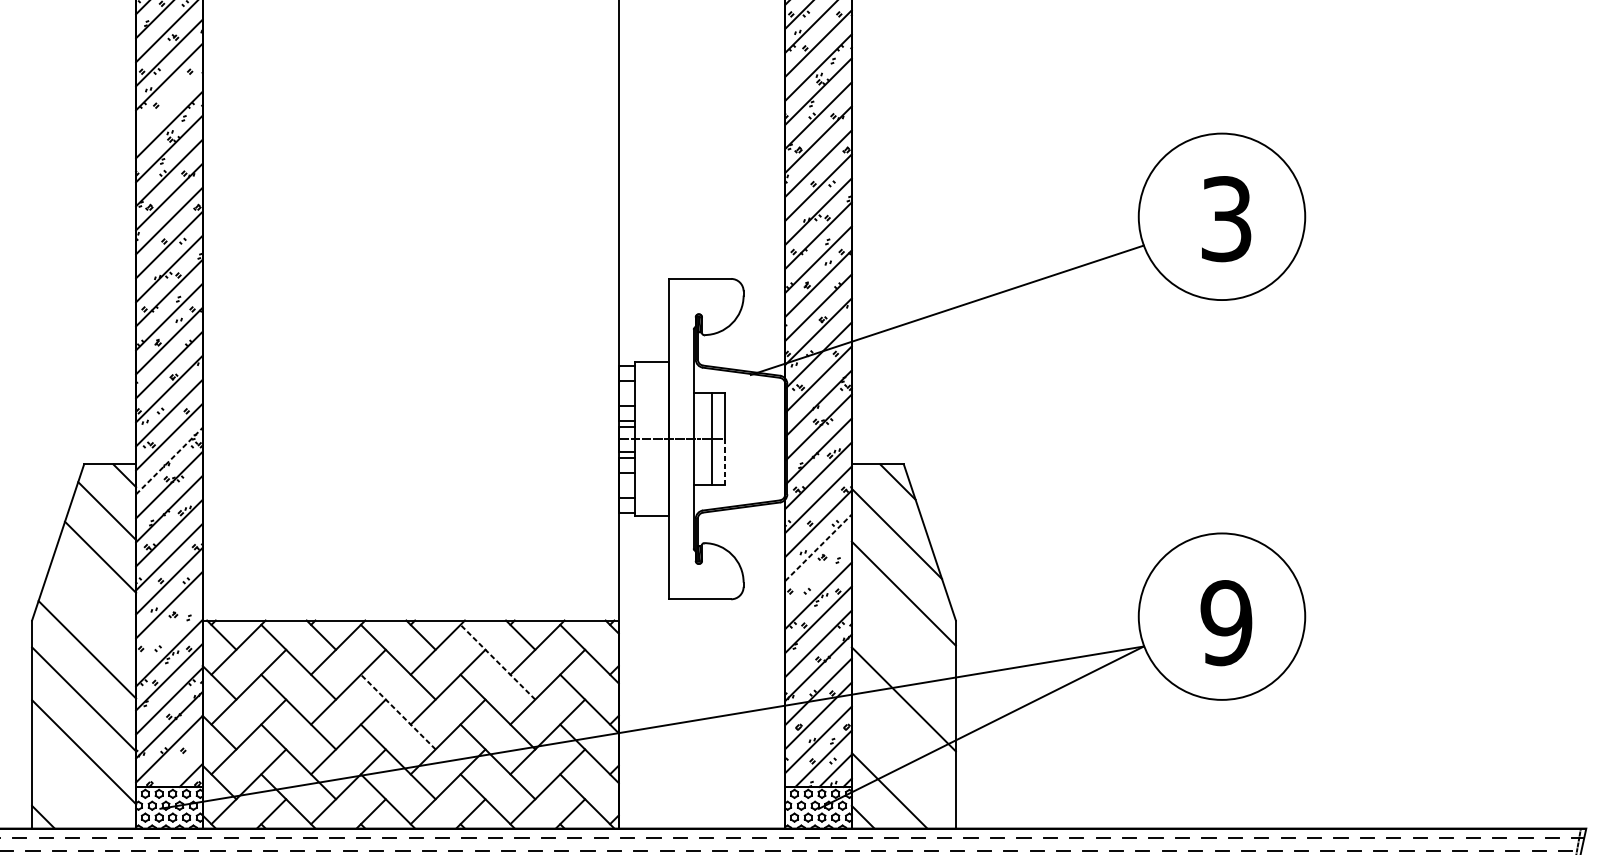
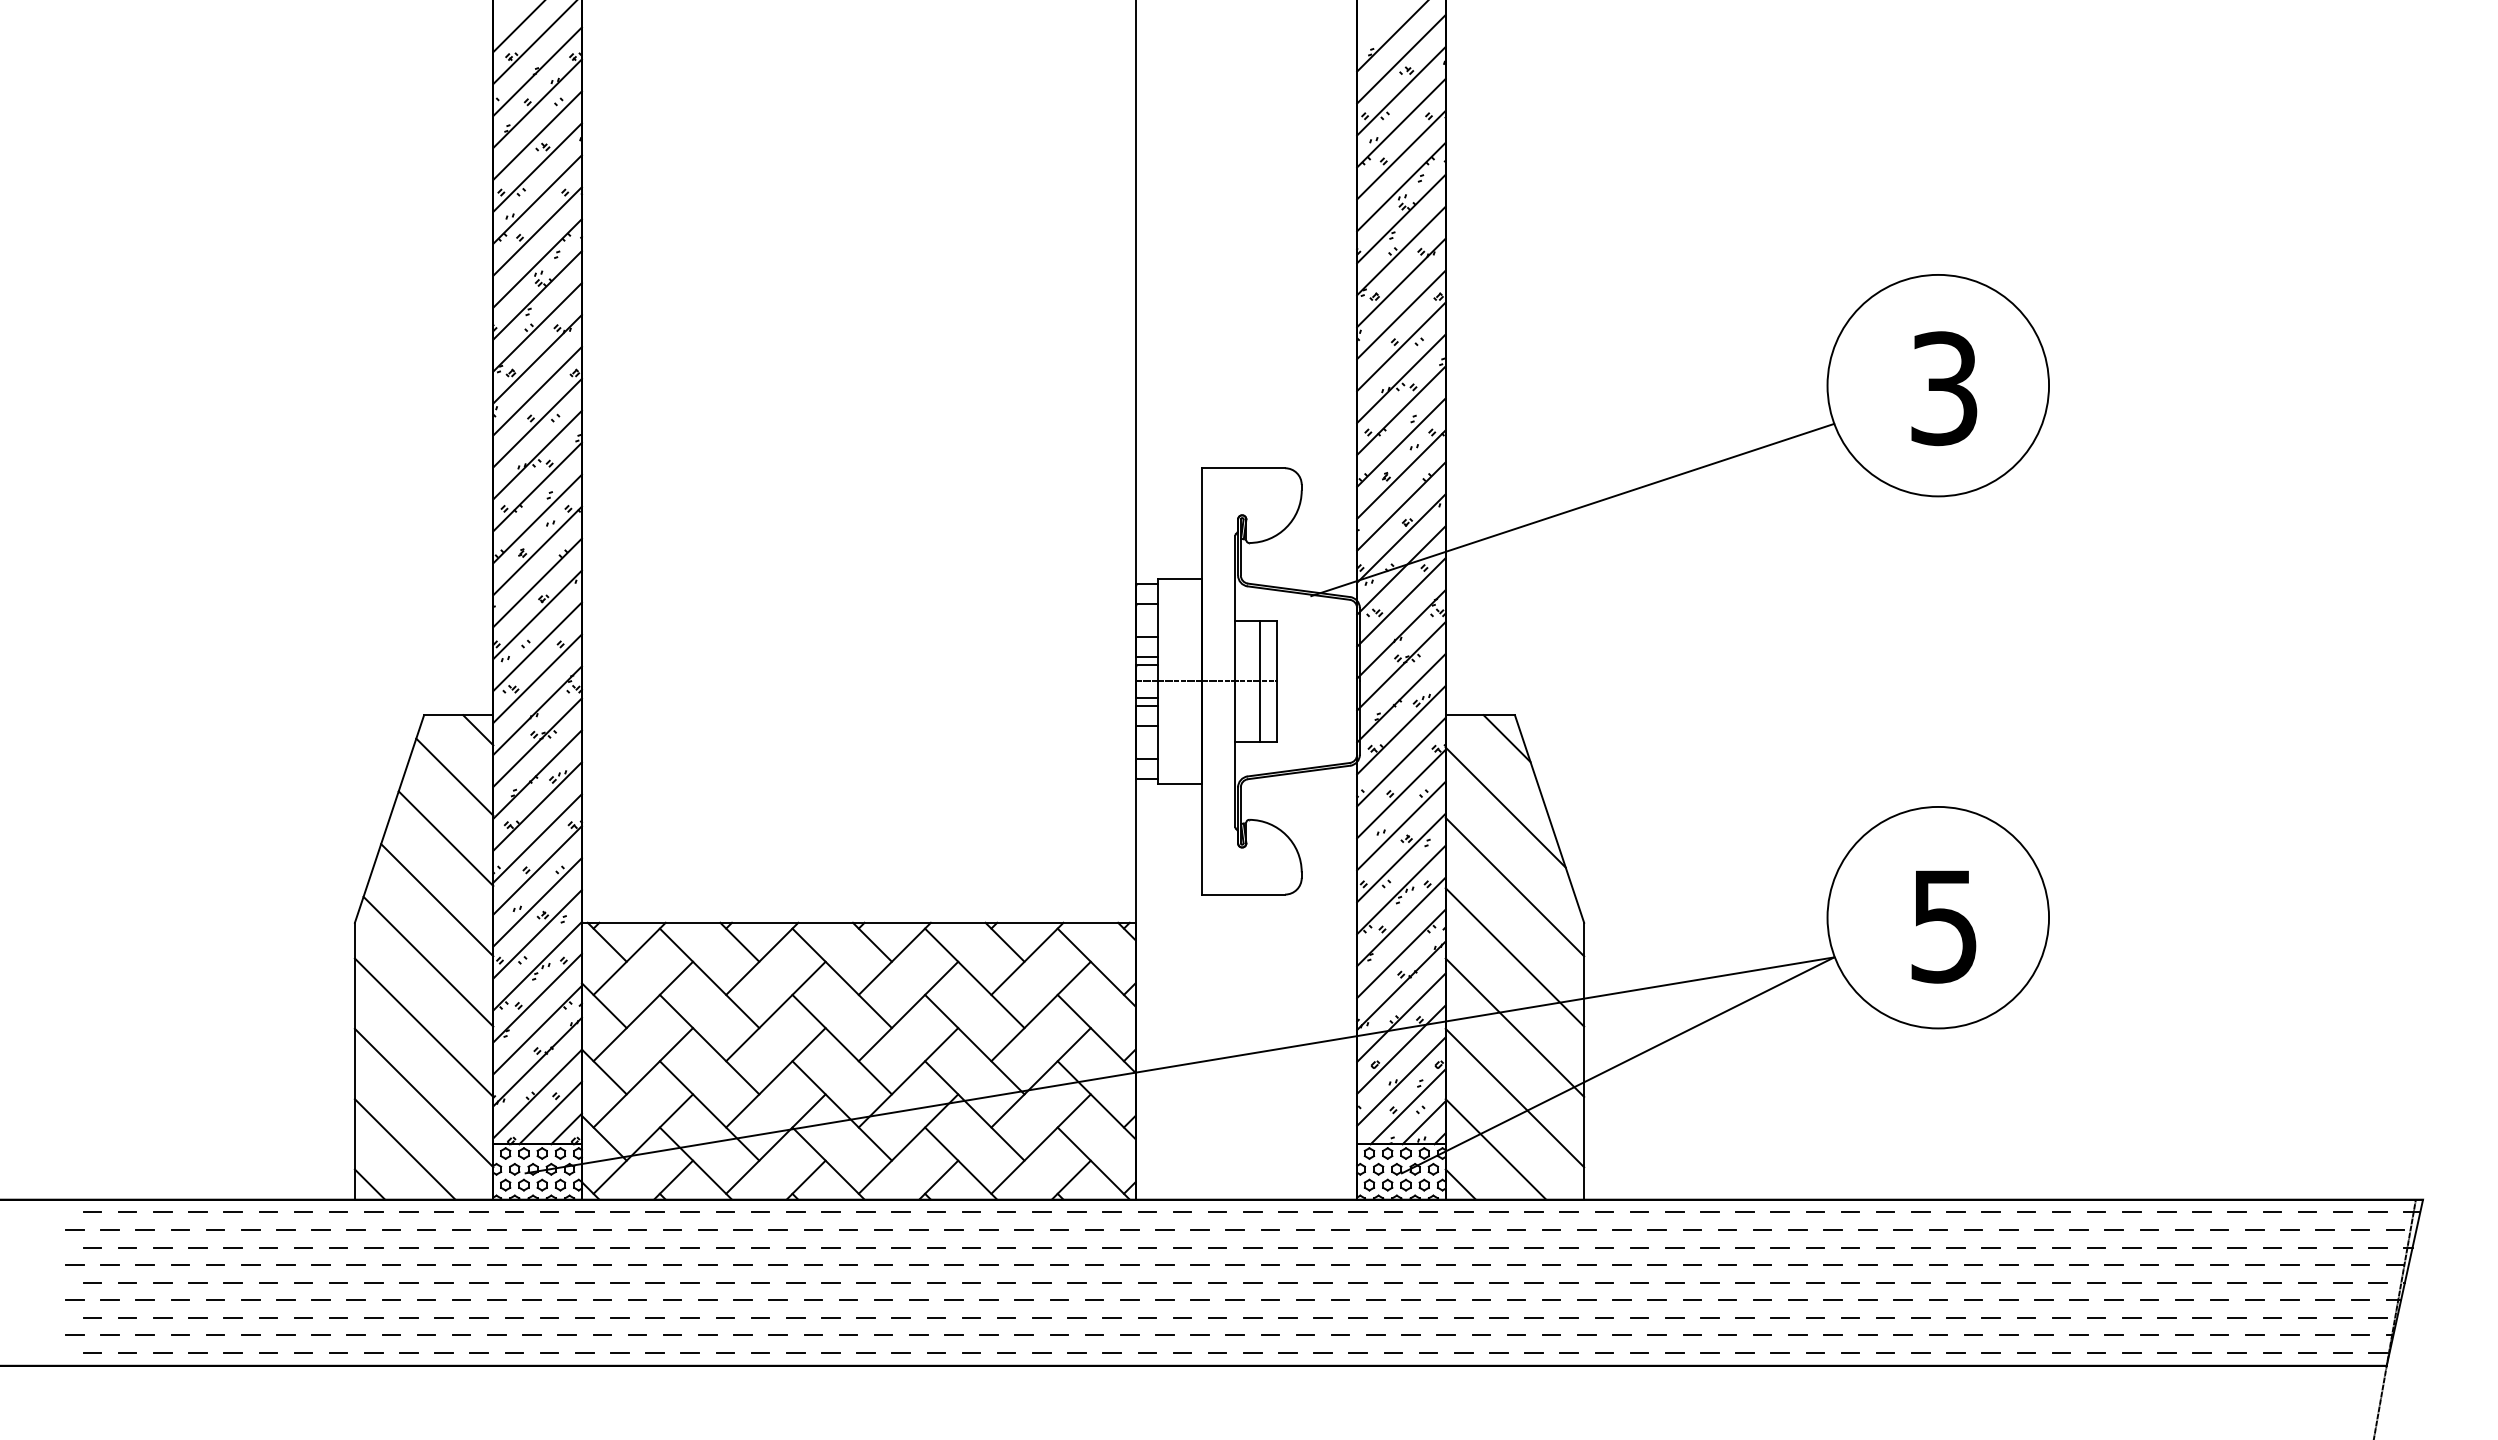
line: (169, 101) -> (537, 231), added
line: (169, 460) -> (537, 710), dashed -> solid
line: (724, 462) -> (1276, 712), dashed -> solid
line: (818, 548) -> (1401, 826), dashed -> solid
line: (818, 571) -> (1401, 857), added
line: (94, 603) -> (437, 900), added
text: (1225, 622) -> (1943, 925), 9 -> 5
line: (169, 629) -> (537, 934), added
line: (903, 646) -> (1514, 957), added
line: (497, 662) -> (974, 978), dashed -> solid
line: (397, 711) -> (841, 1044), dashed -> solid
line: (903, 751) -> (1514, 1097), added
line: (179, 763) -> (550, 1112), added
line: (69, 790) -> (404, 1149), added

